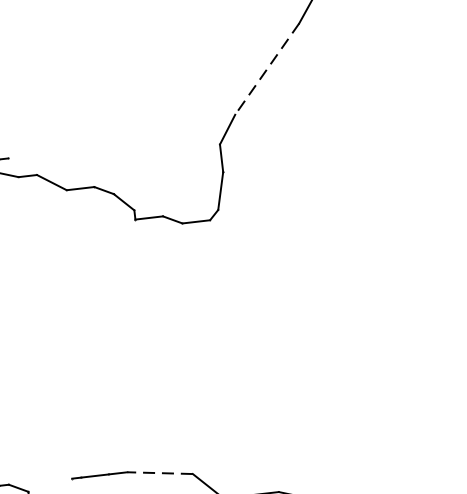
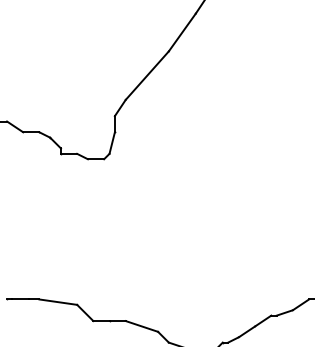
line: (266, 70) -> (146, 76), dashed -> solid
line: (158, 473) -> (57, 302), dashed -> solid

